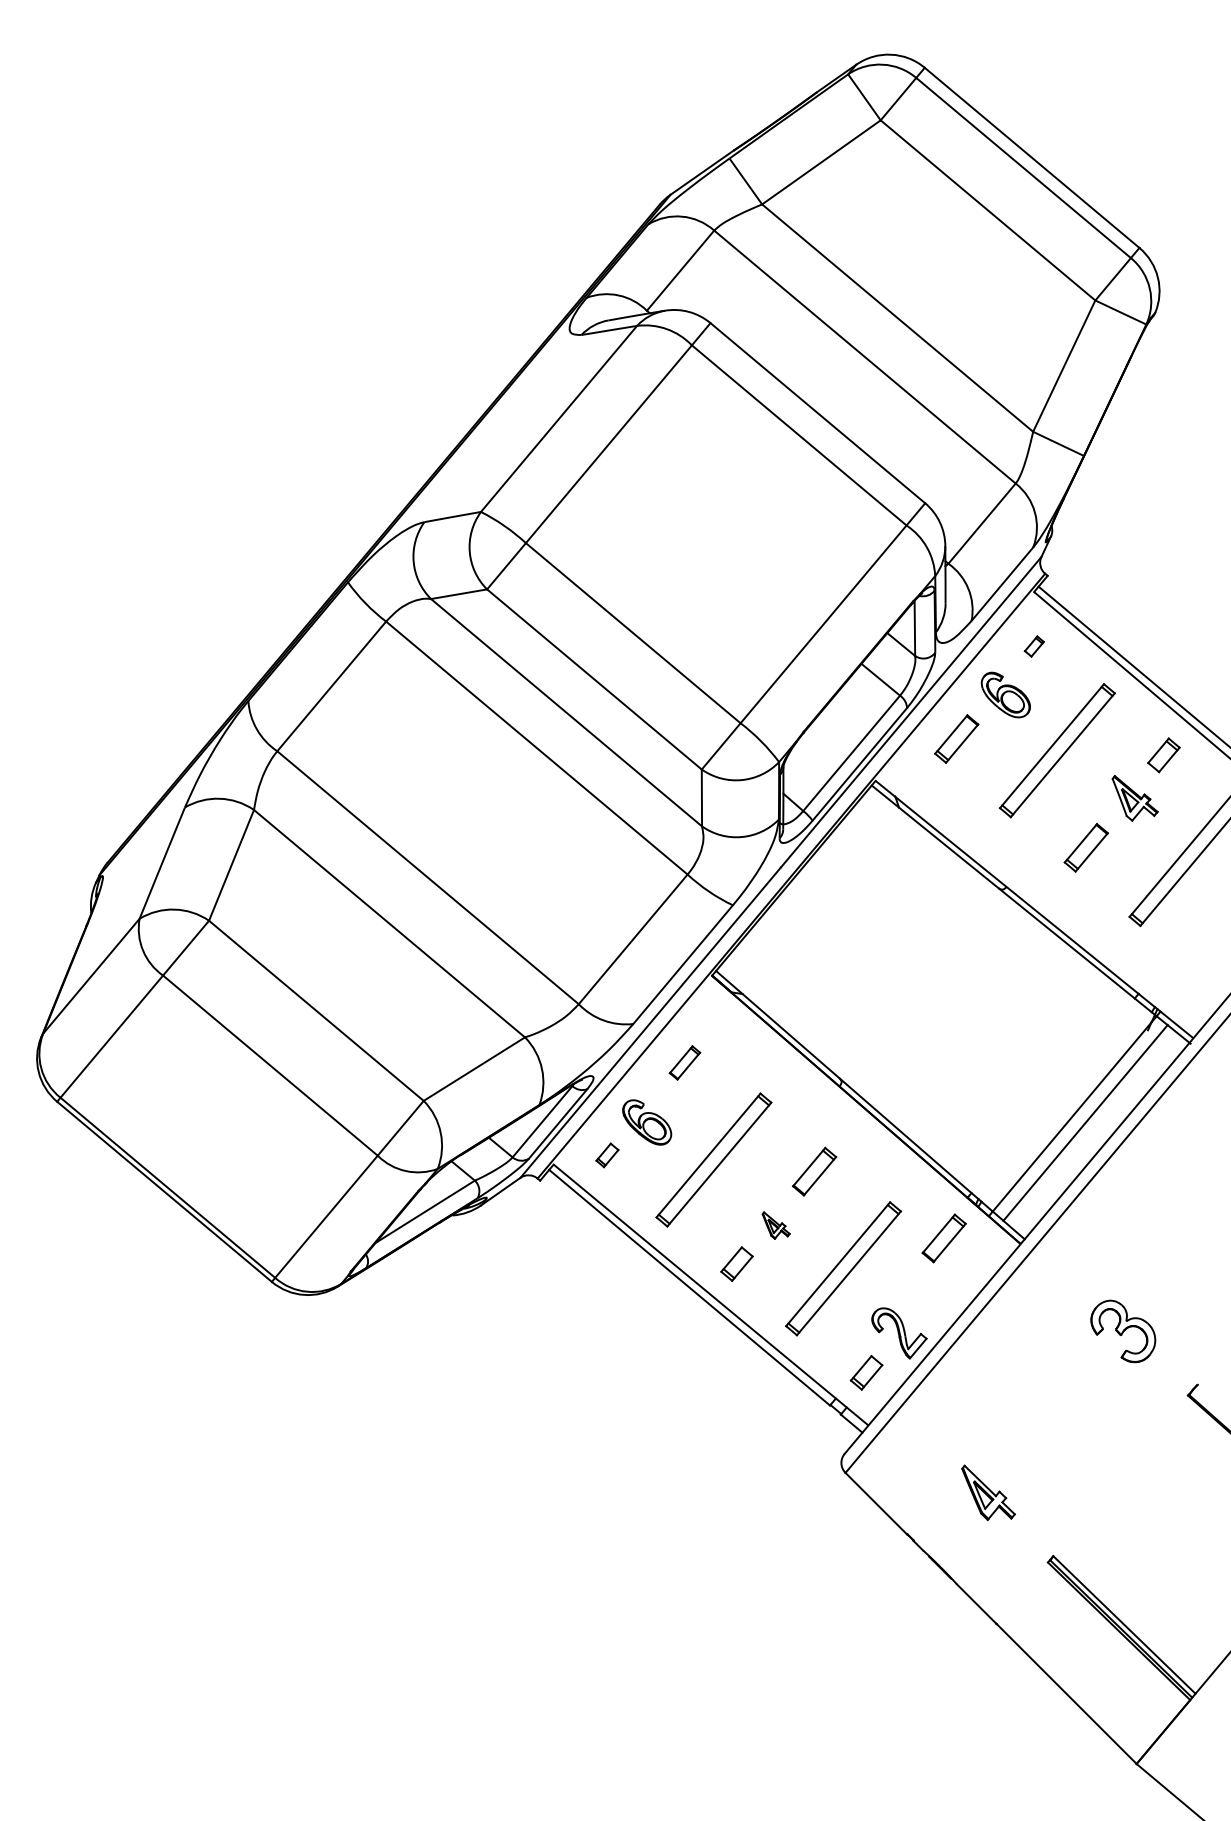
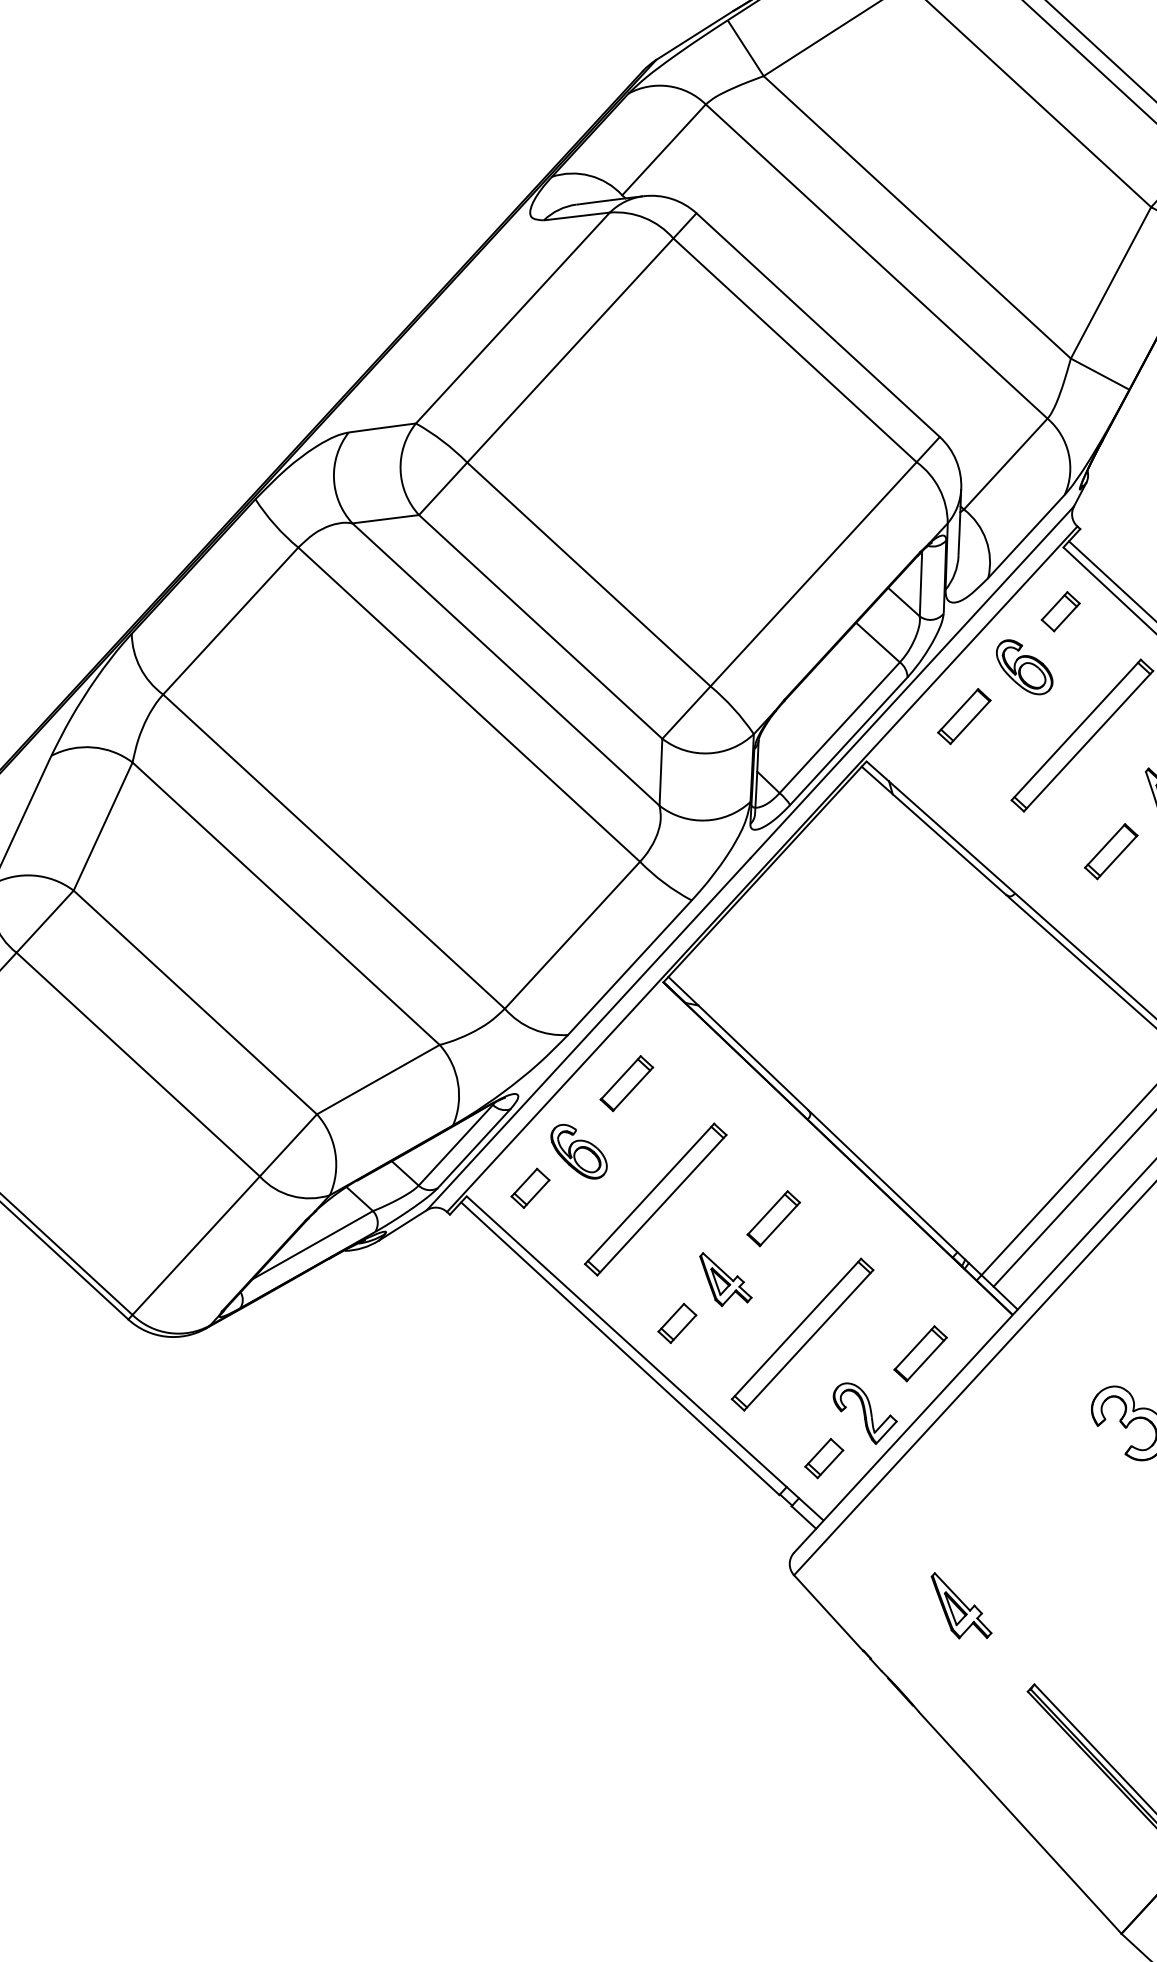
part: (1034, 646) -> (1060, 611), size x1.67
part: (684, 1062) -> (626, 1083), size x1.43
part: (607, 1155) -> (530, 1188), size x1.43
part: (775, 1225) -> (724, 1280), size x1.67
part: (943, 1238) -> (919, 1353), moved

